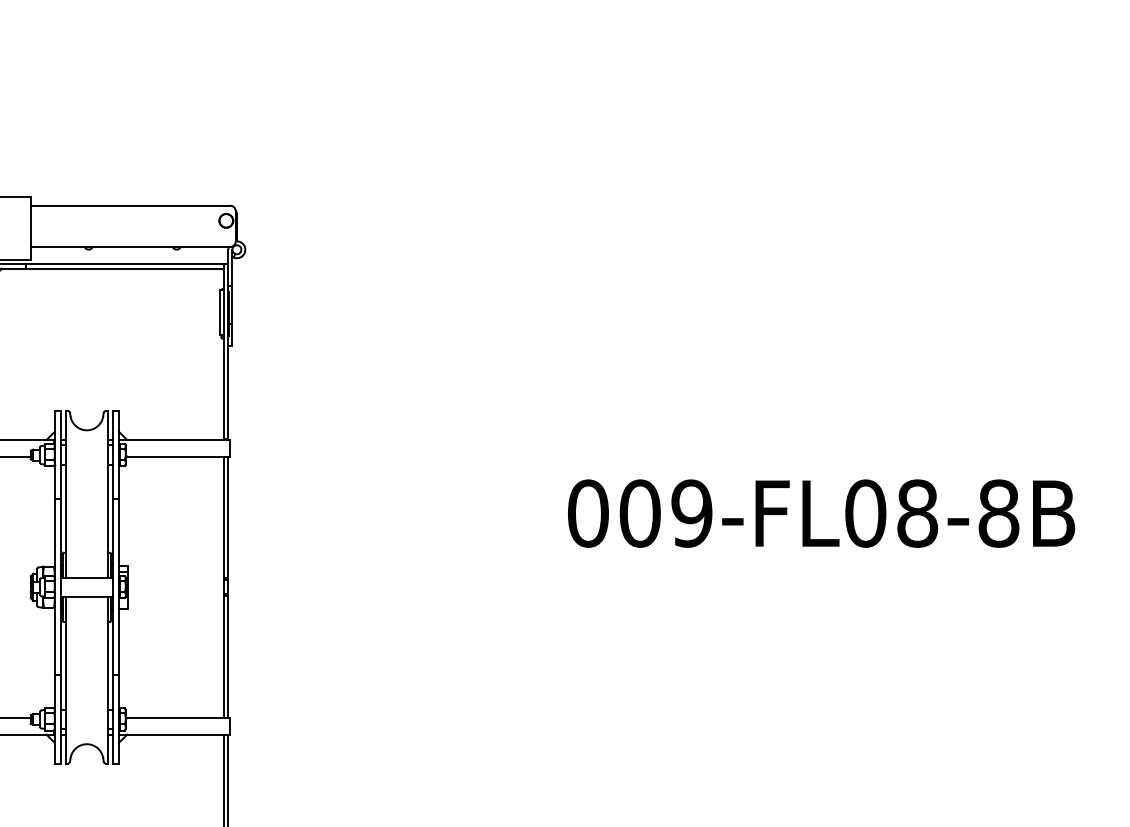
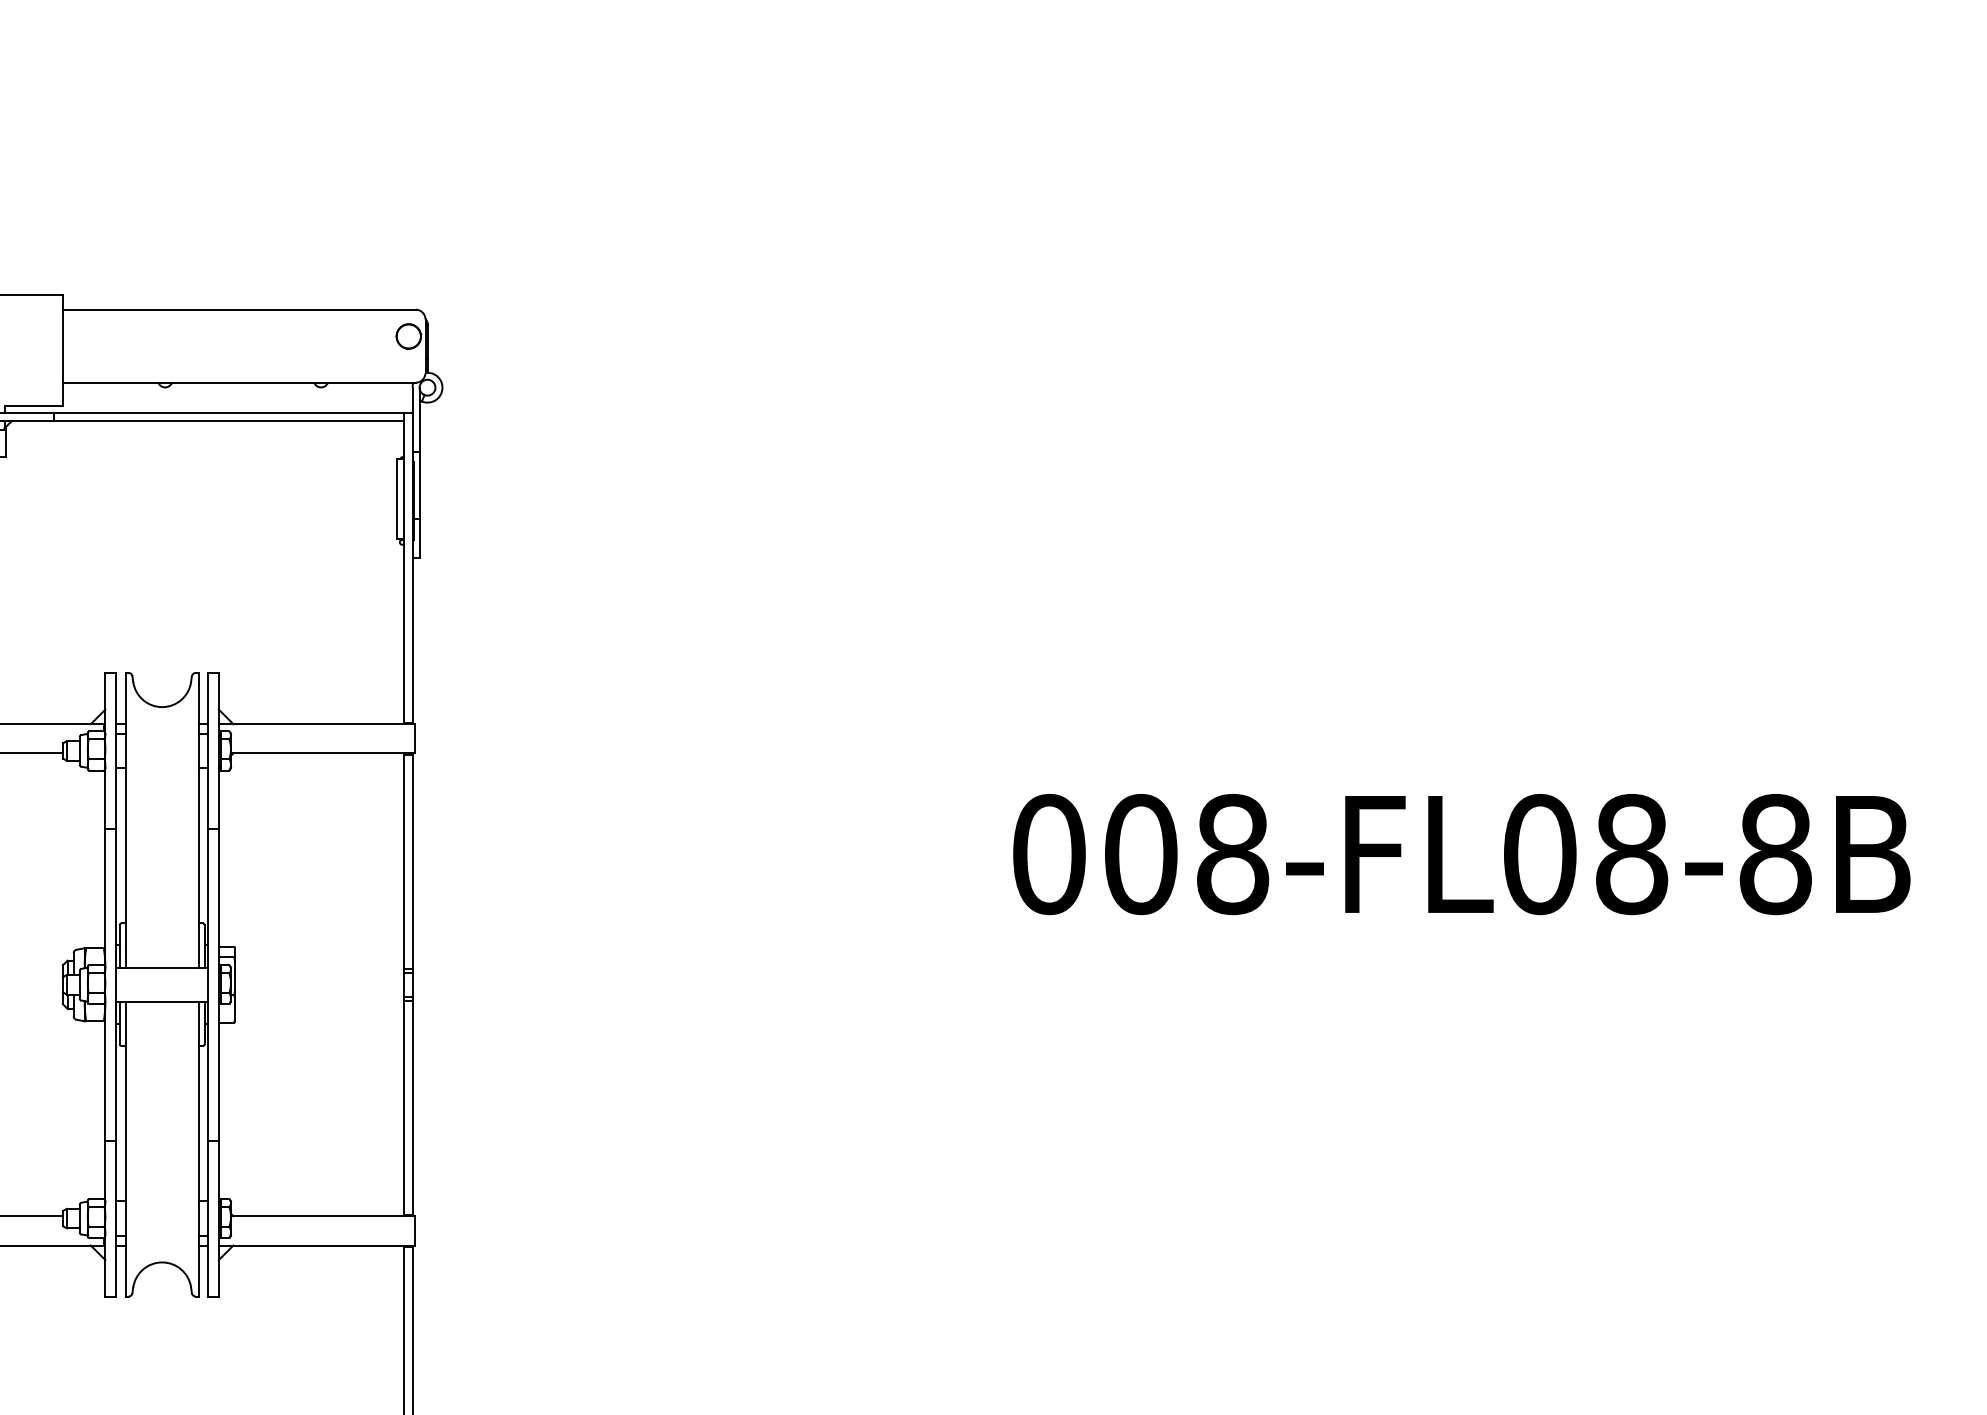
text: (691, 513) -> (1231, 854), 009-FL08-8B -> 008-FL08-8B

